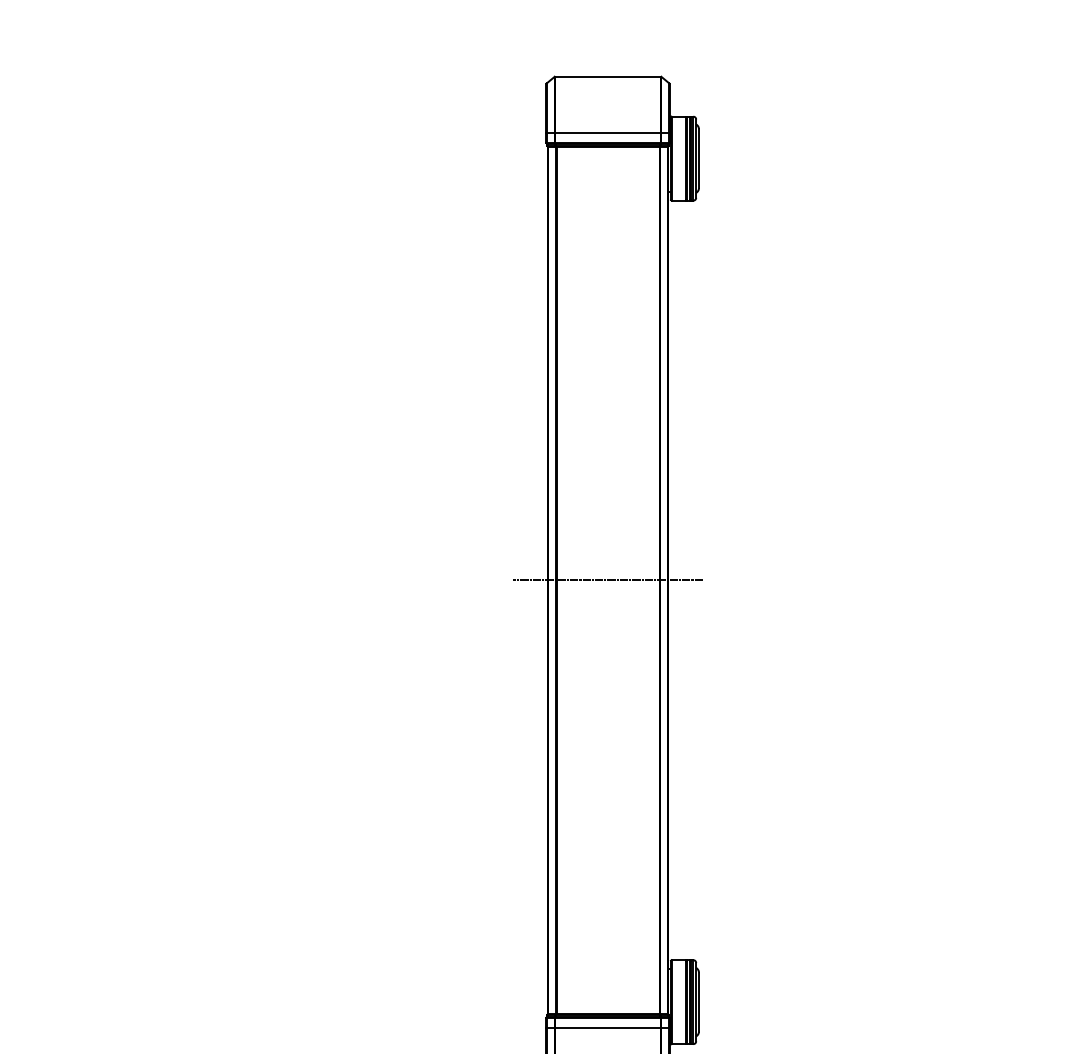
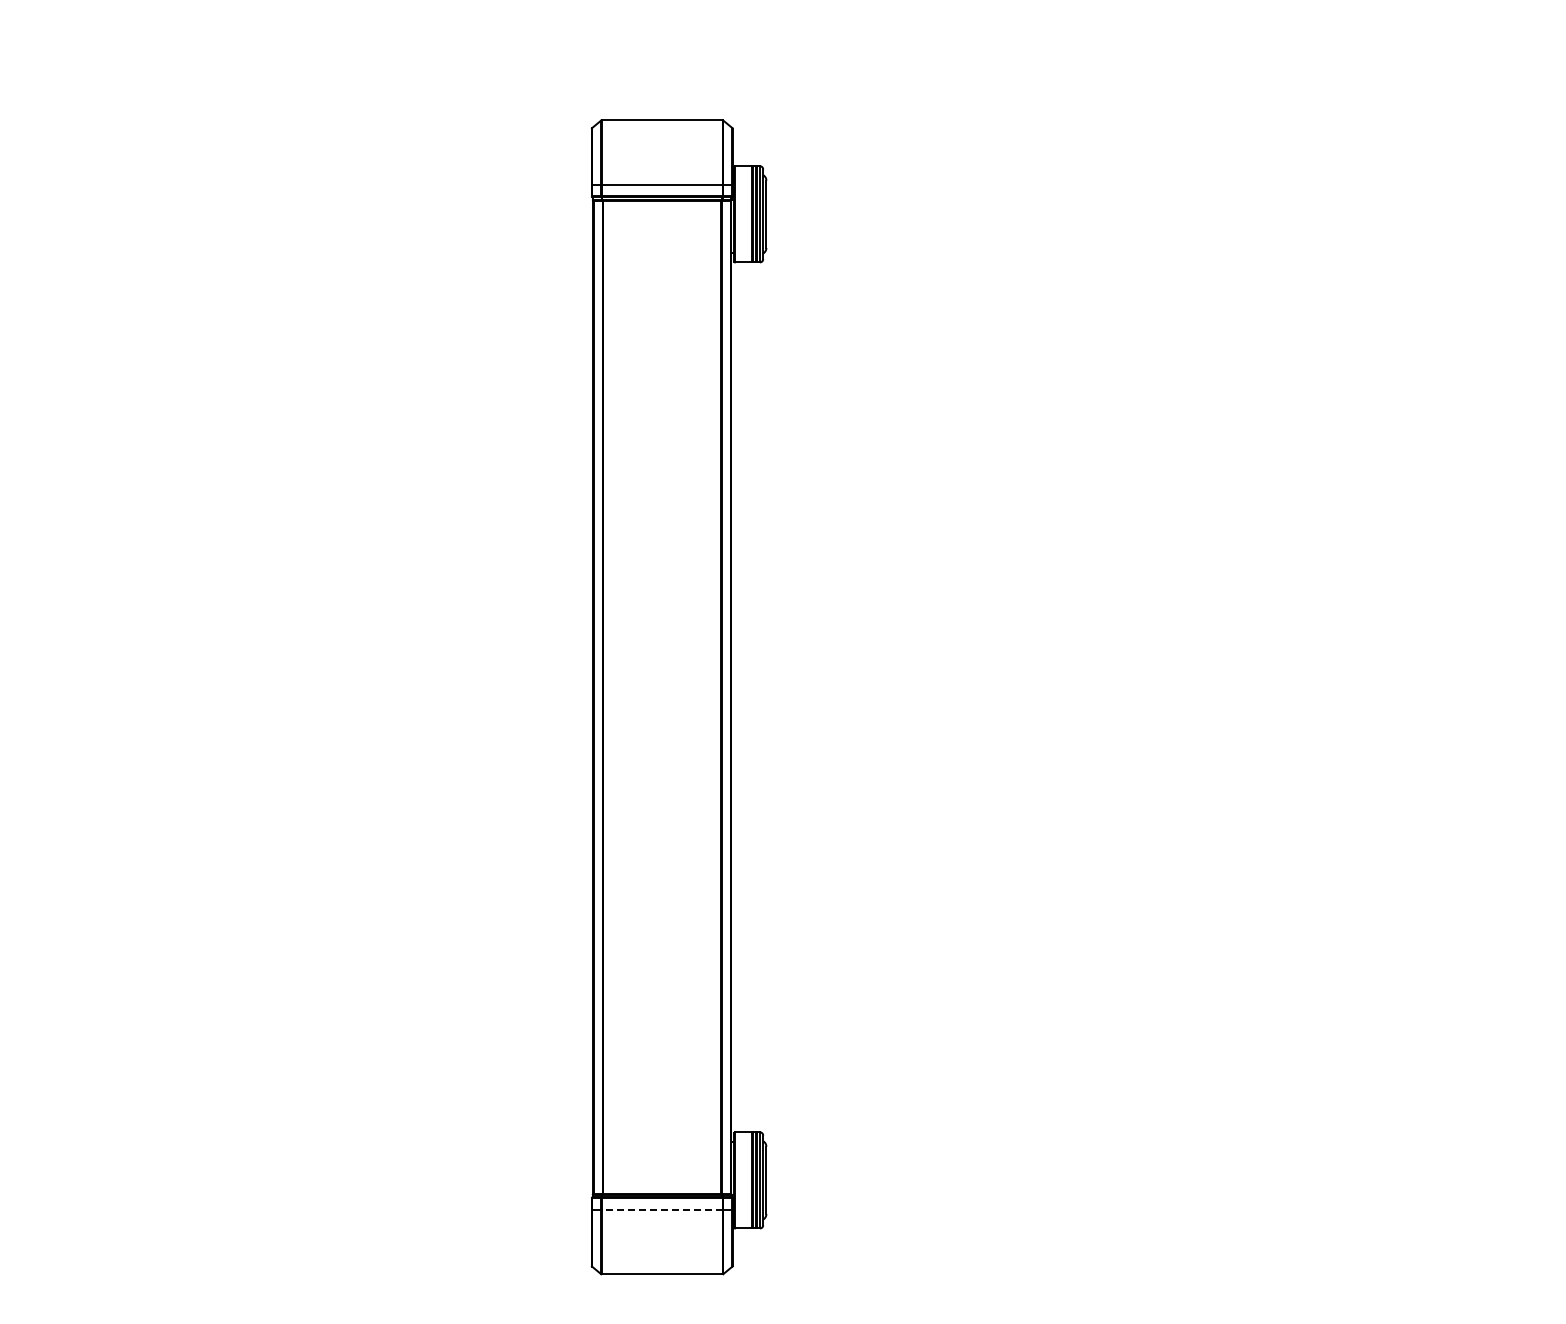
line: (607, 580) -> (661, 697), removed
line: (608, 1028) -> (662, 1210), solid -> dashed

